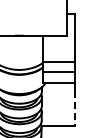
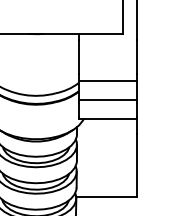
line: (75, 108) -> (137, 165), dashed -> solid

